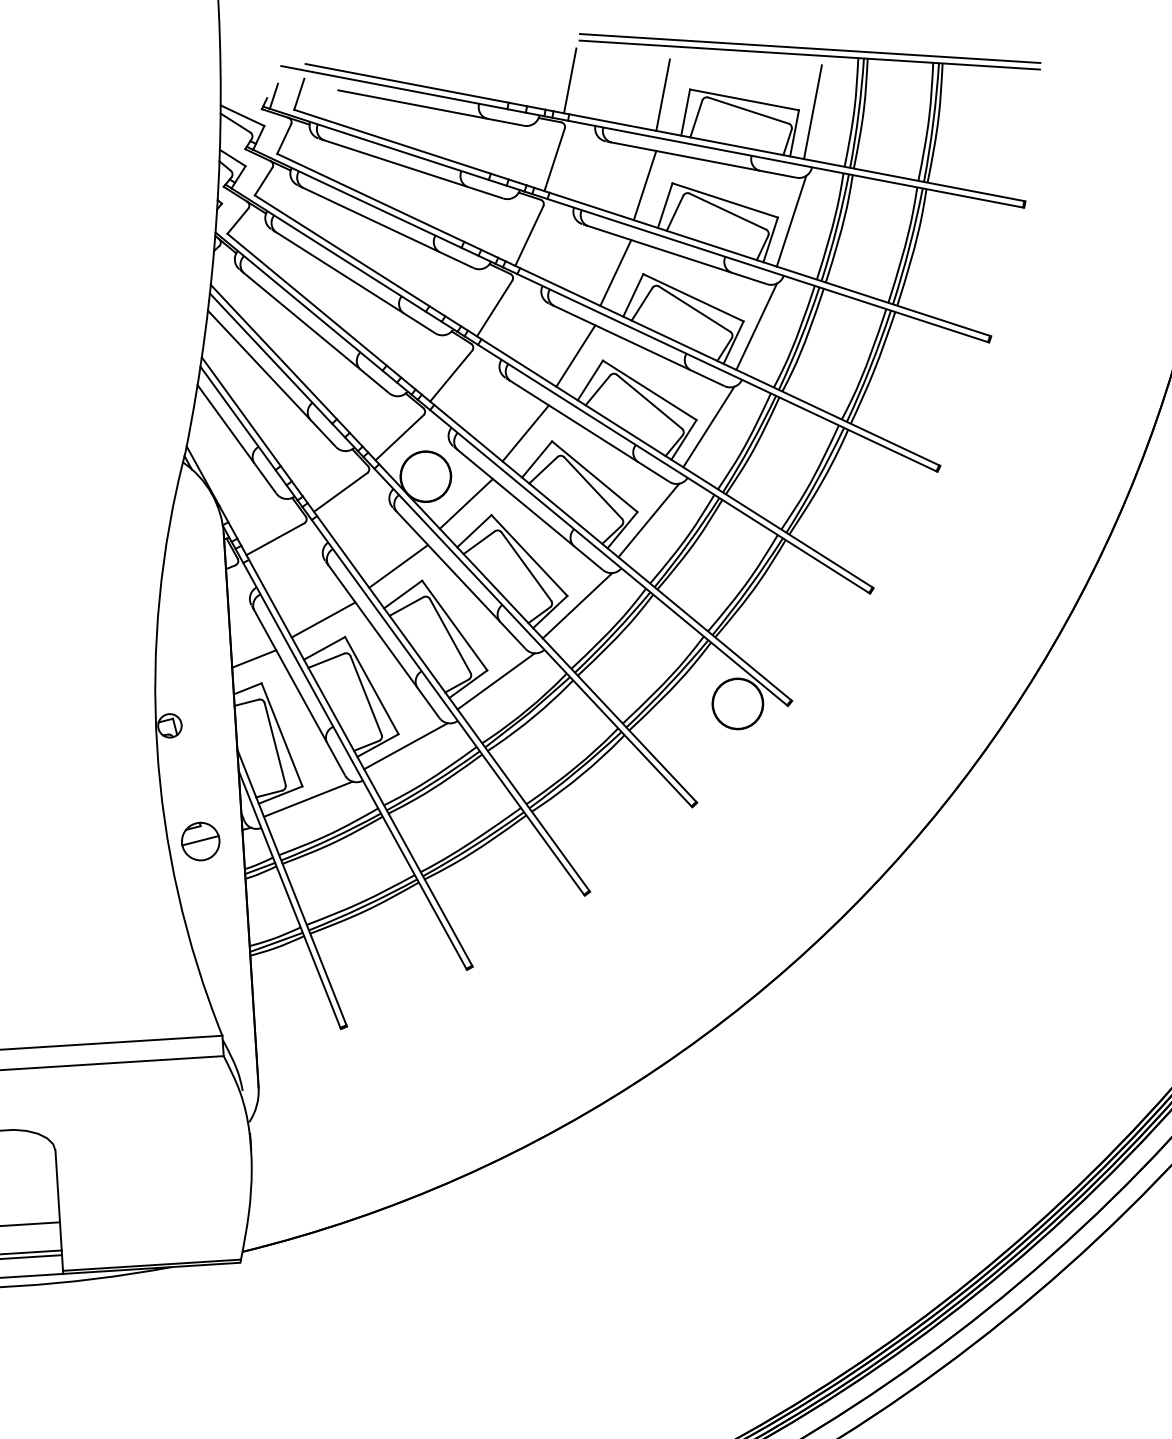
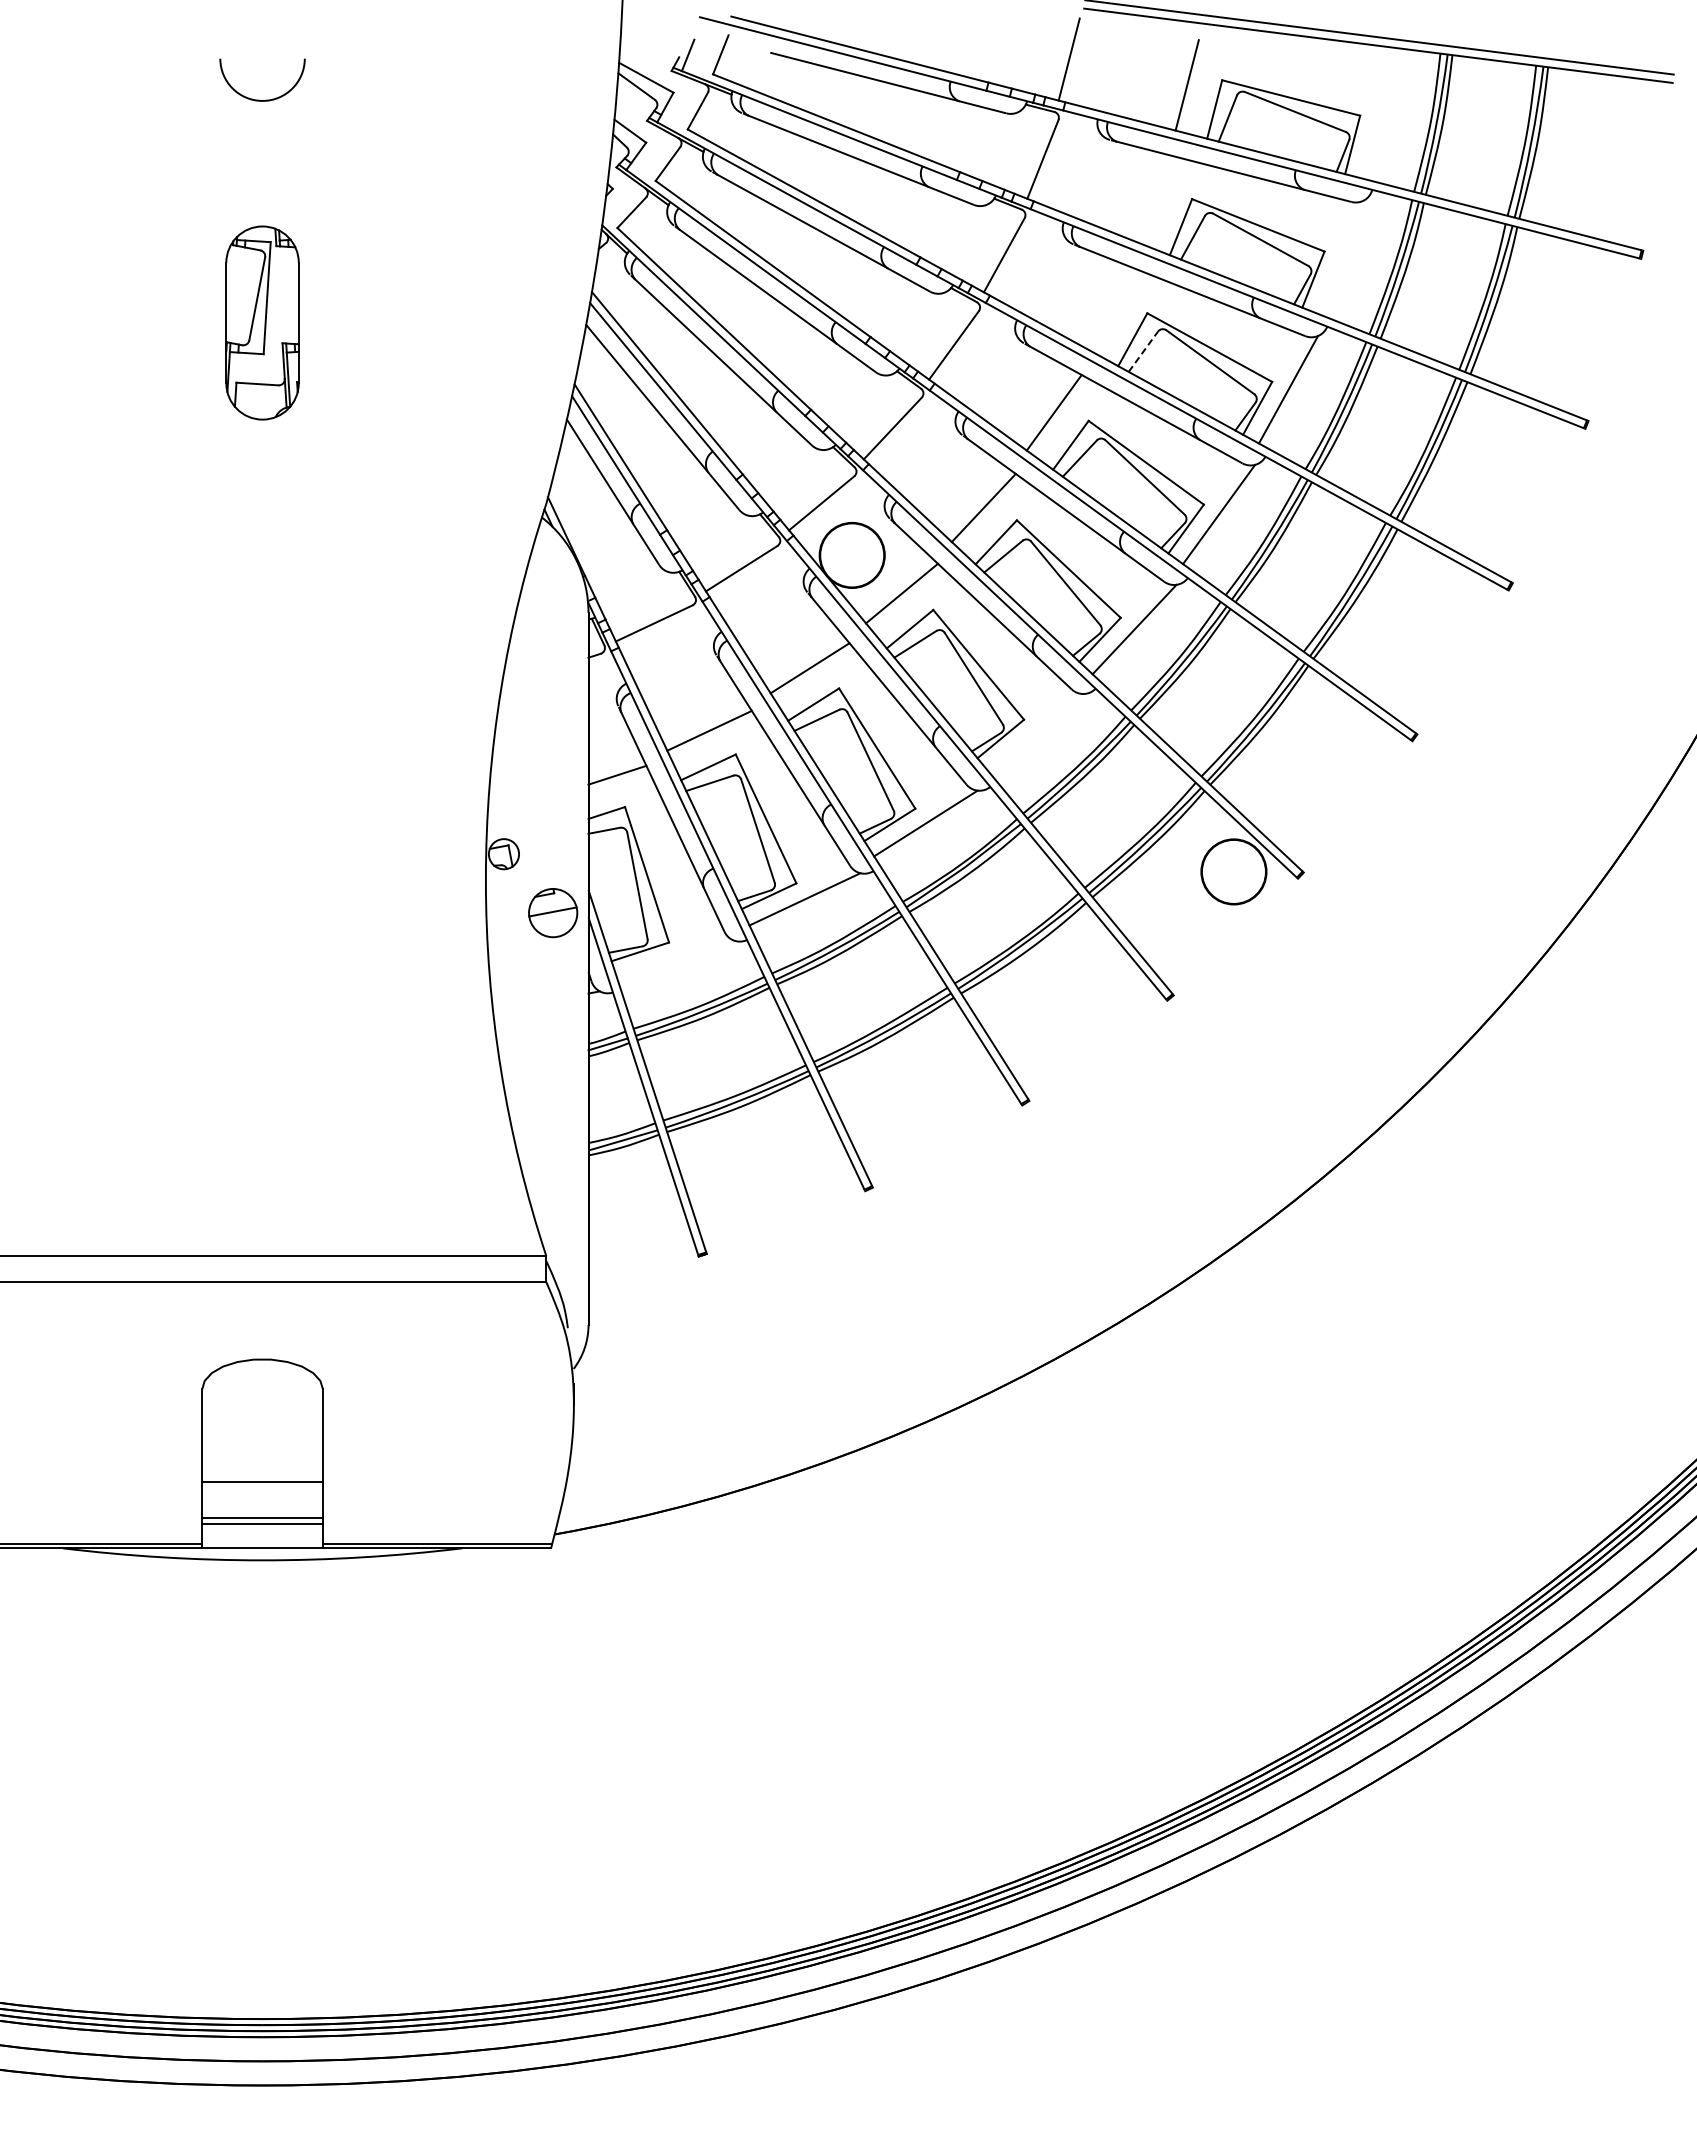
line: (812, 111) -> (1377, 118), removed
line: (644, 185) -> (1156, 199), removed
line: (791, 221) -> (1341, 257), removed
line: (615, 272) -> (1111, 309), removed
line: (642, 304) -> (1143, 351), solid -> dashed
line: (577, 606) -> (1036, 733), removed
line: (308, 799) -> (675, 959), removed
part: (201, 841) -> (553, 913), moved

